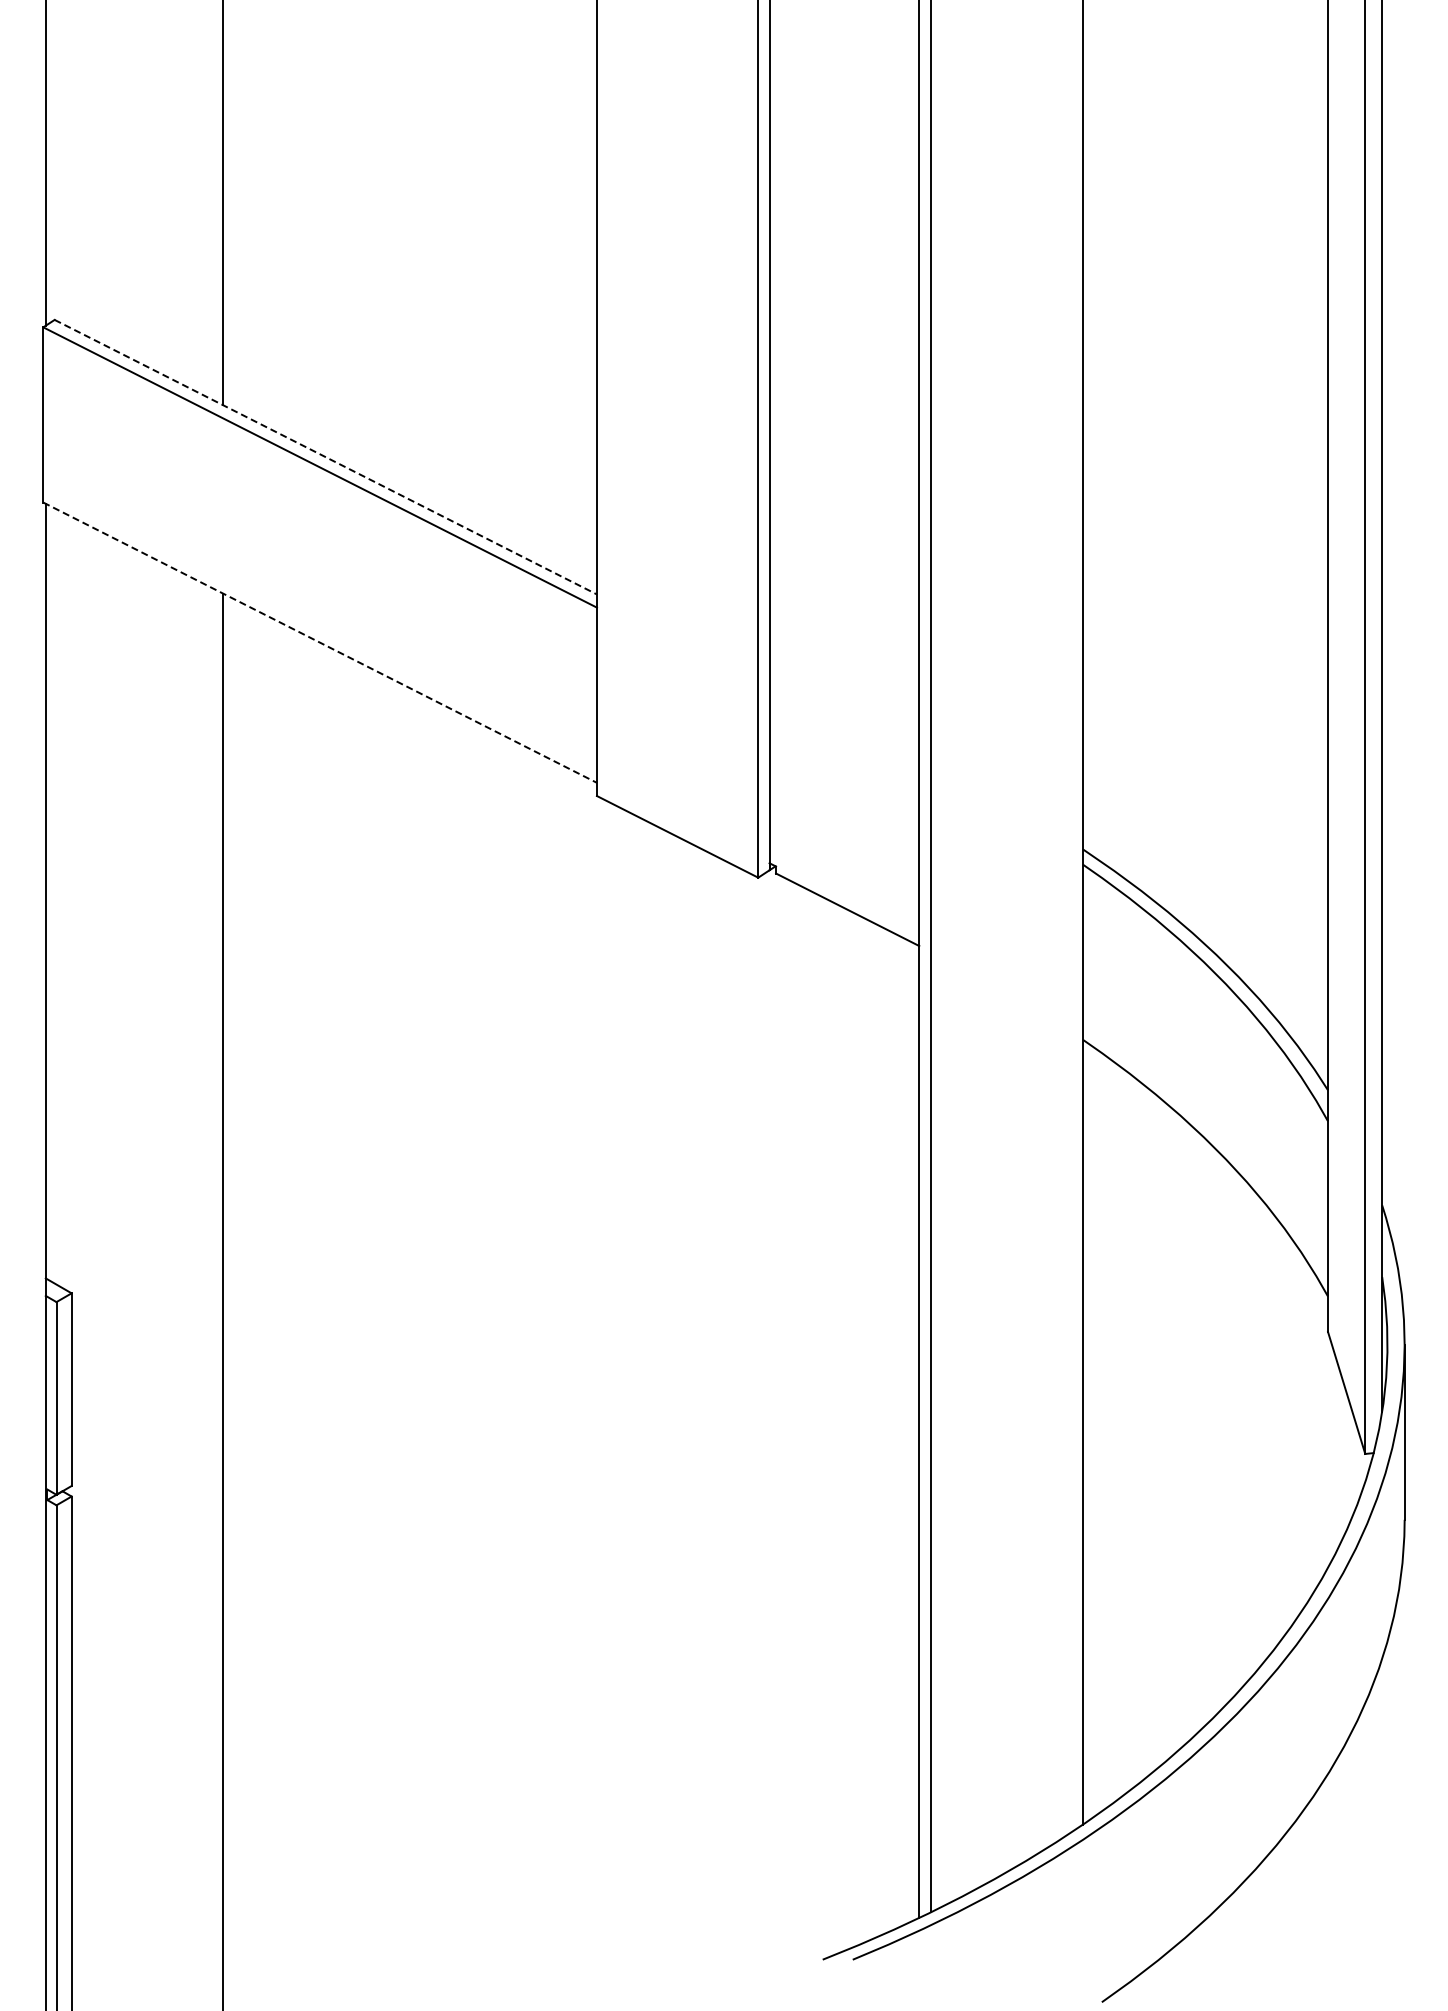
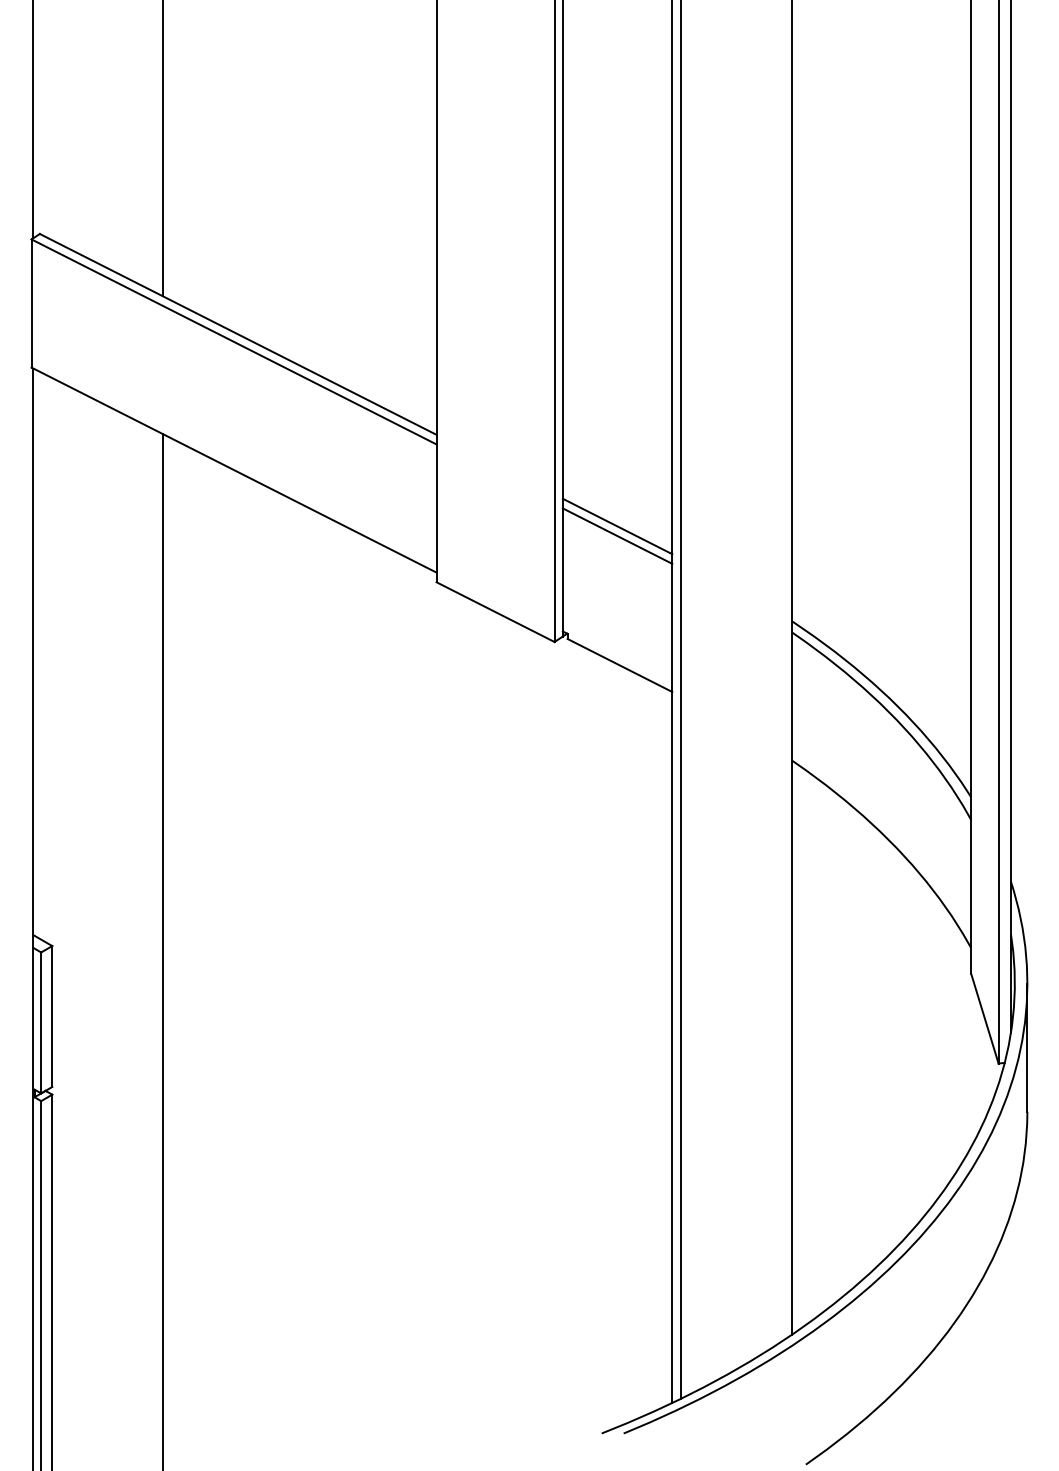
line: (325, 457) -> (237, 334), dashed -> solid
line: (320, 642) -> (234, 469), dashed -> solid
line: (844, 719) -> (617, 526), added
line: (844, 732) -> (617, 535), added

